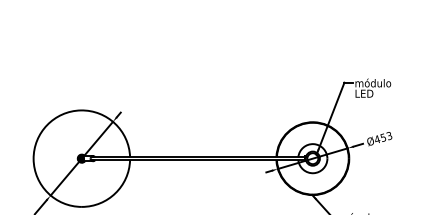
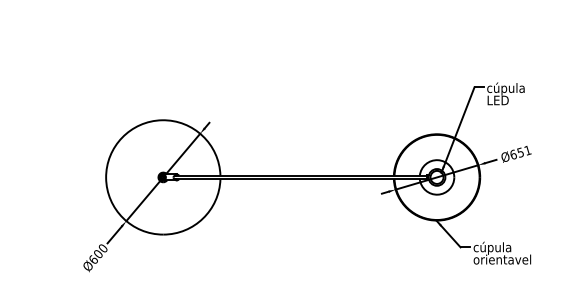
text: (373, 83) -> (508, 88), módulo -> cúpula
text: (383, 137) -> (520, 152), Ø453 -> Ø651

